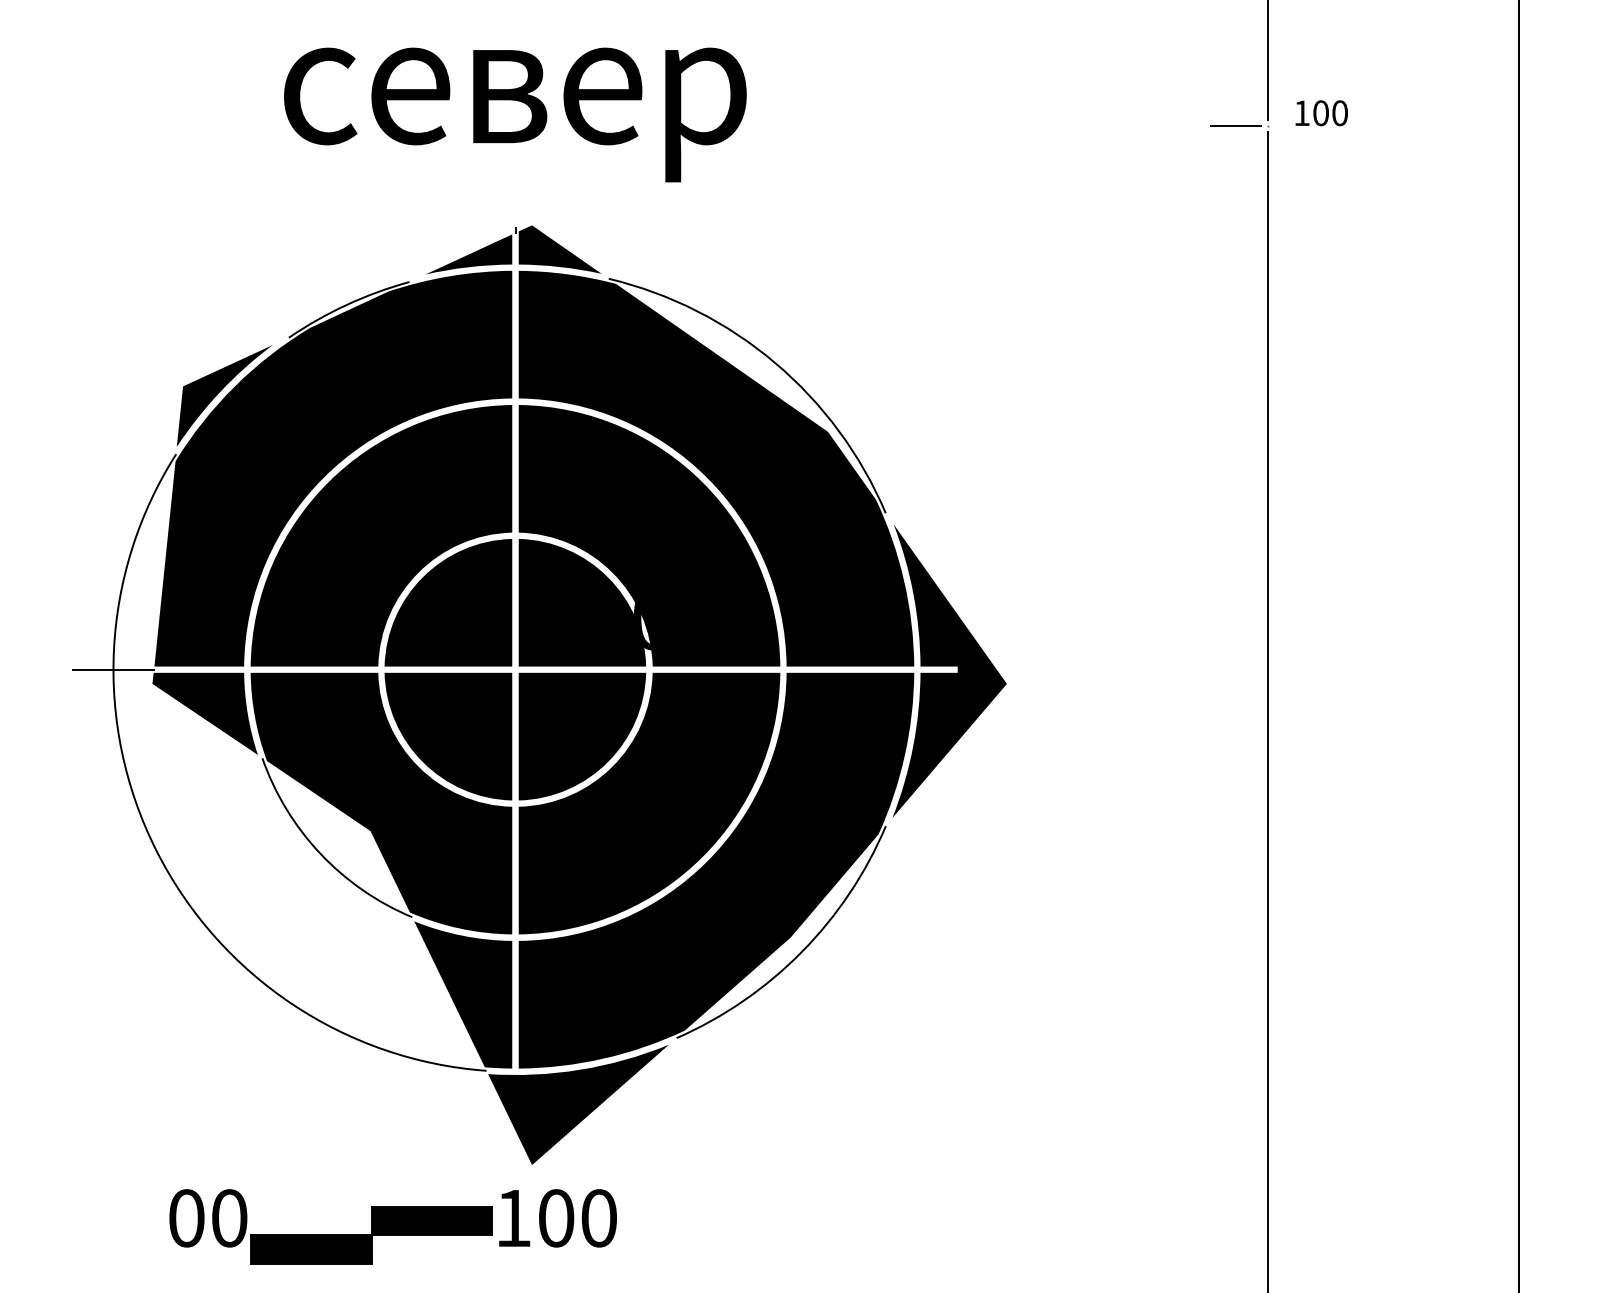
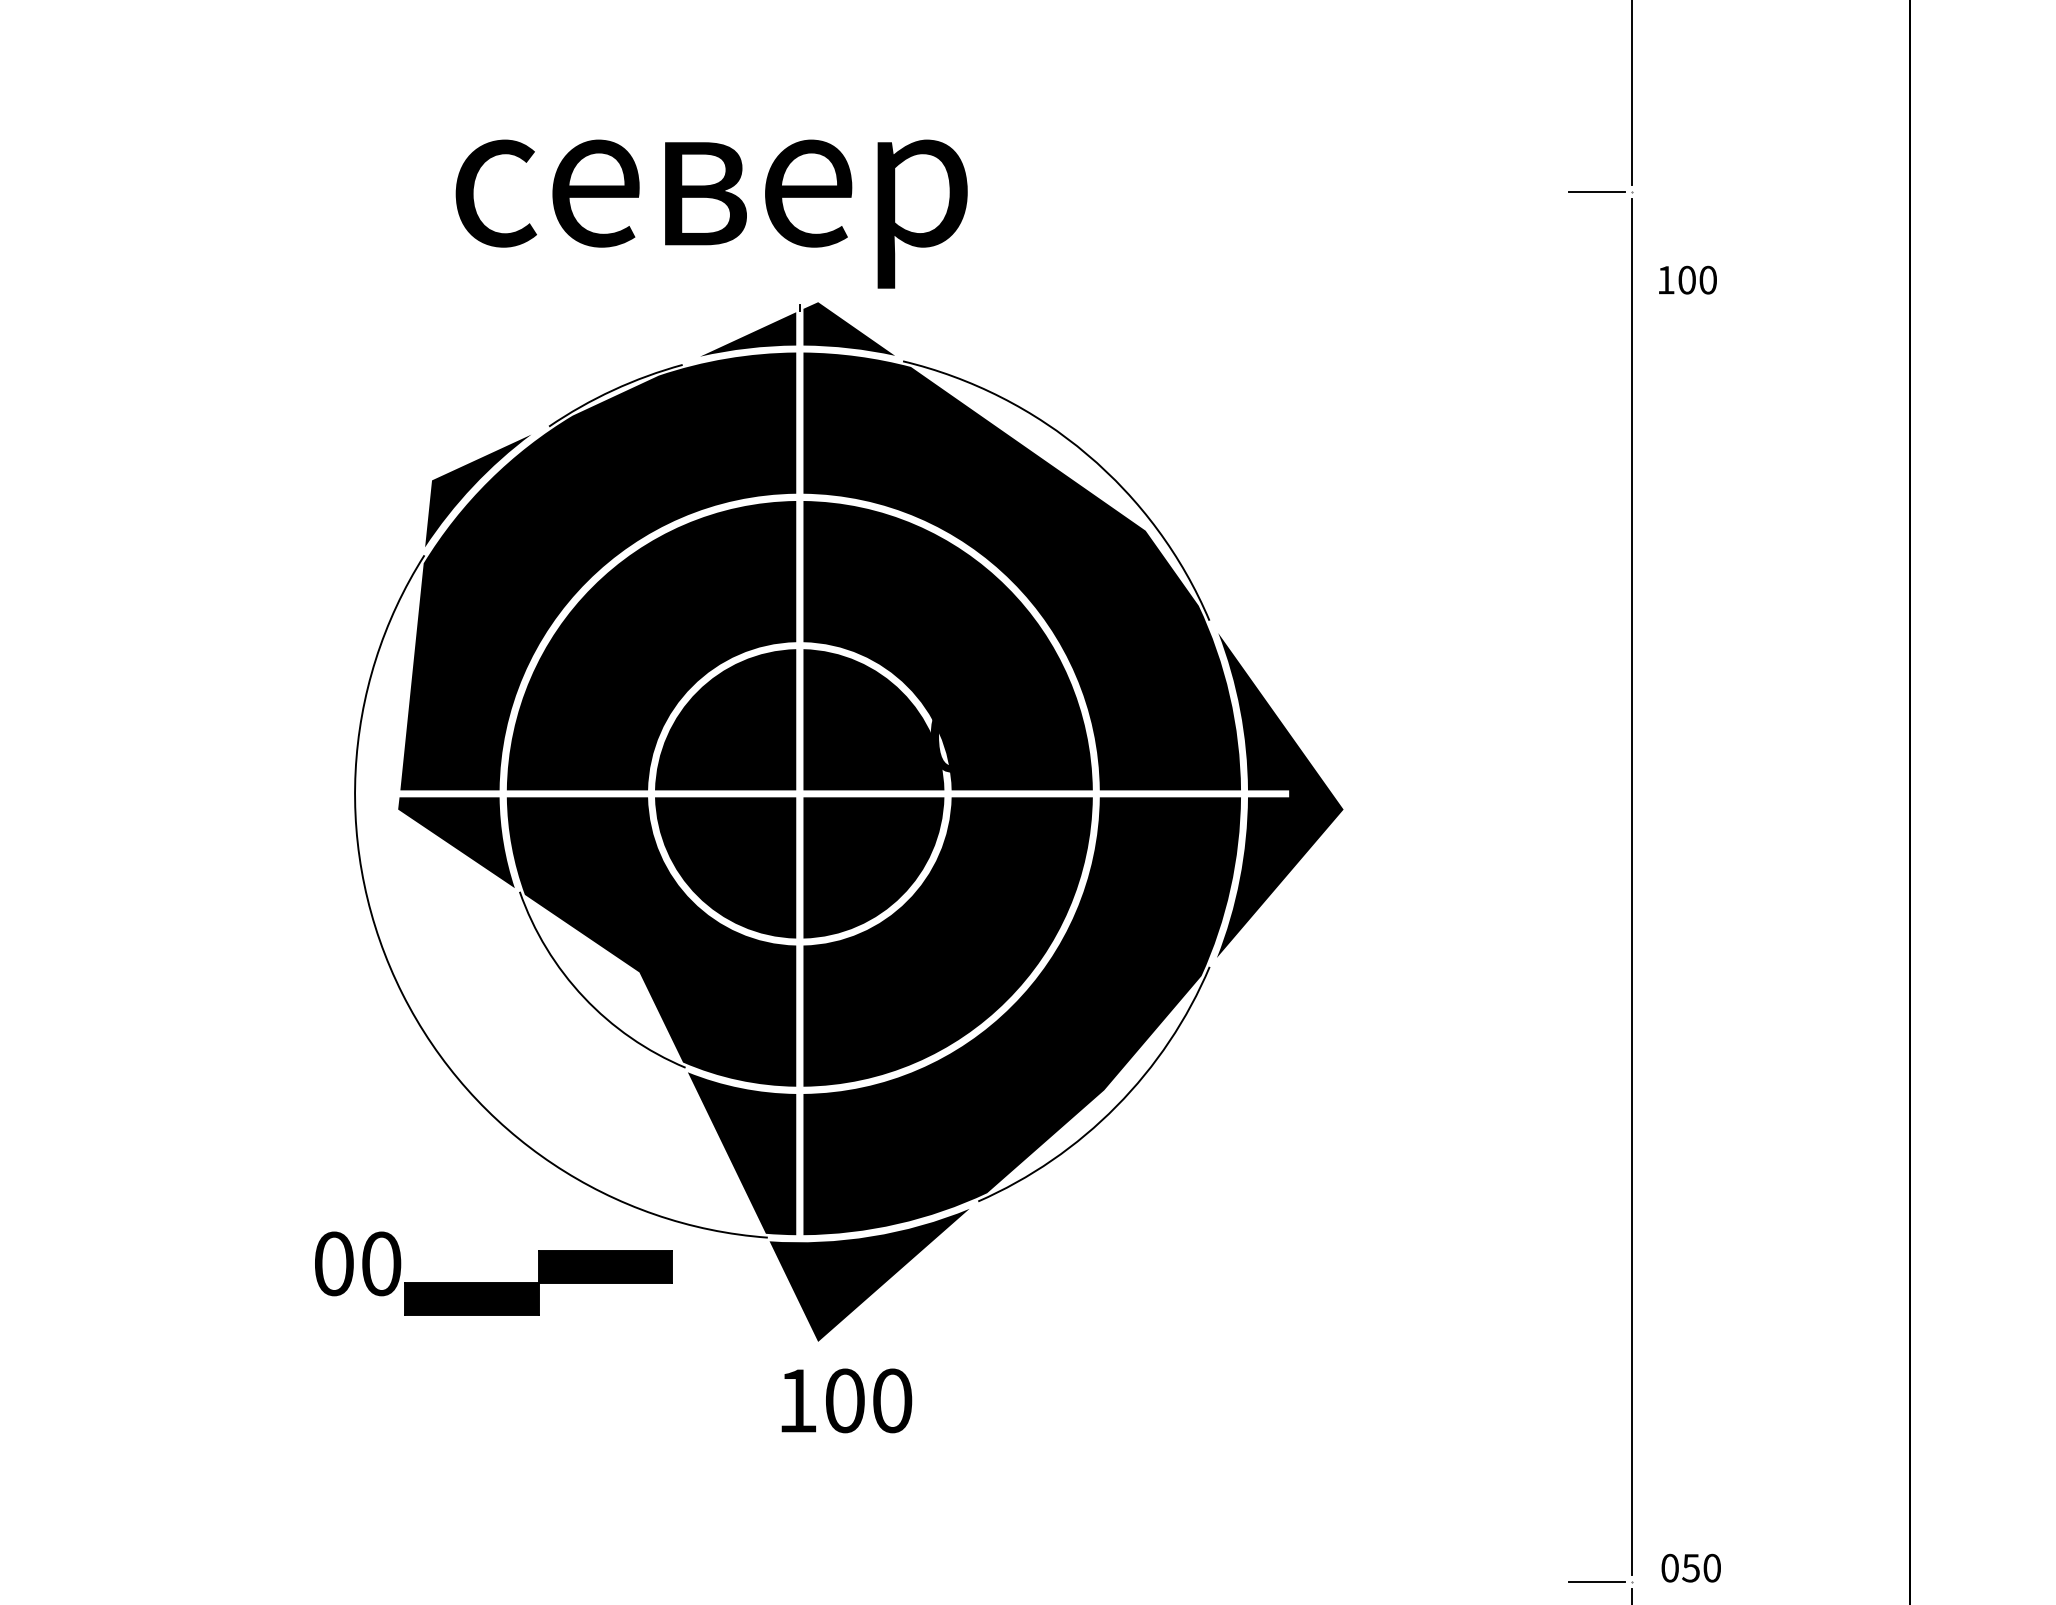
text: (1321, 112) -> (1687, 279), moved
text: (515, 114) -> (711, 213), moved
line: (112, 670) -> (354, 794), removed
part: (330, 1235) -> (493, 1282), moved

